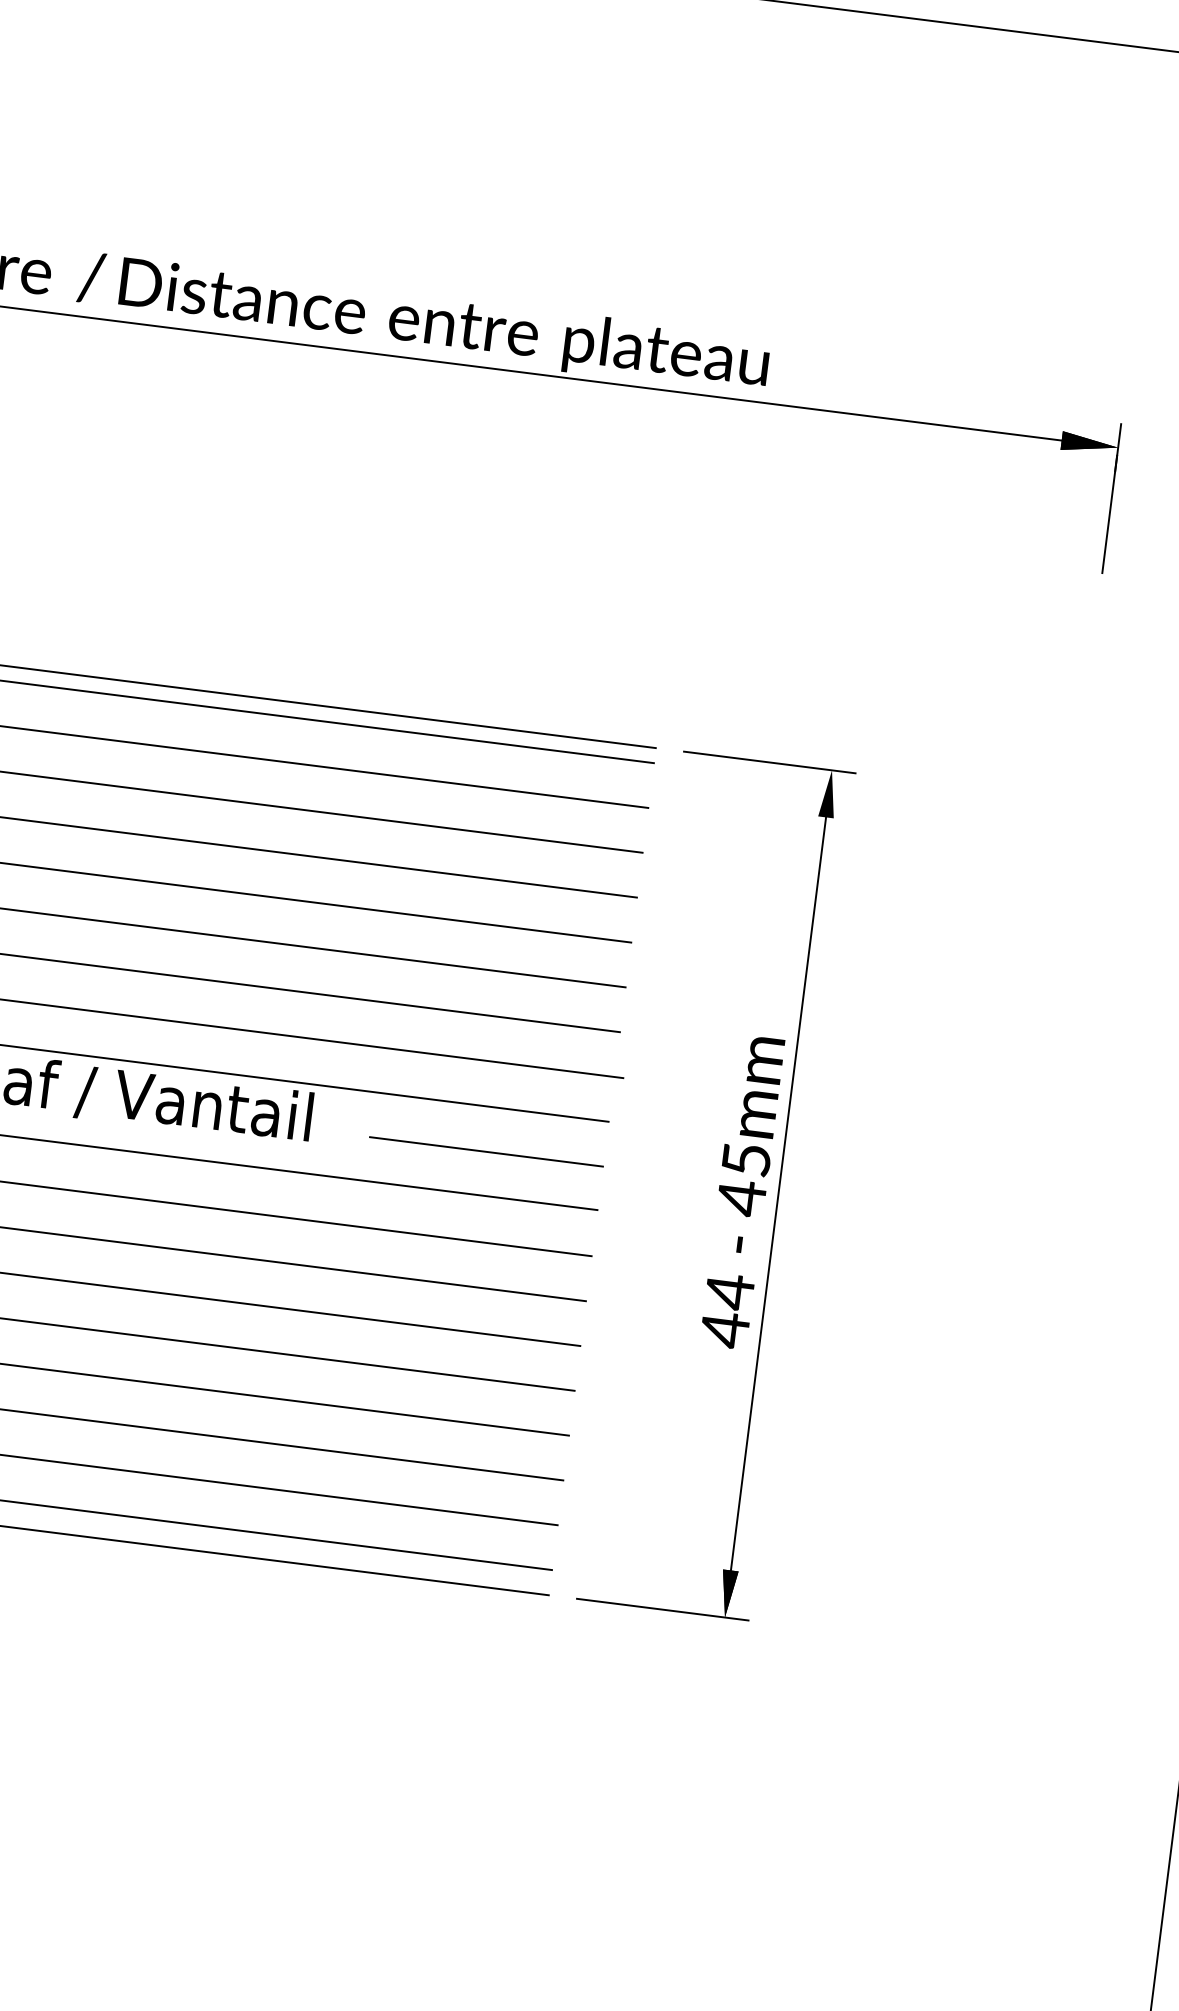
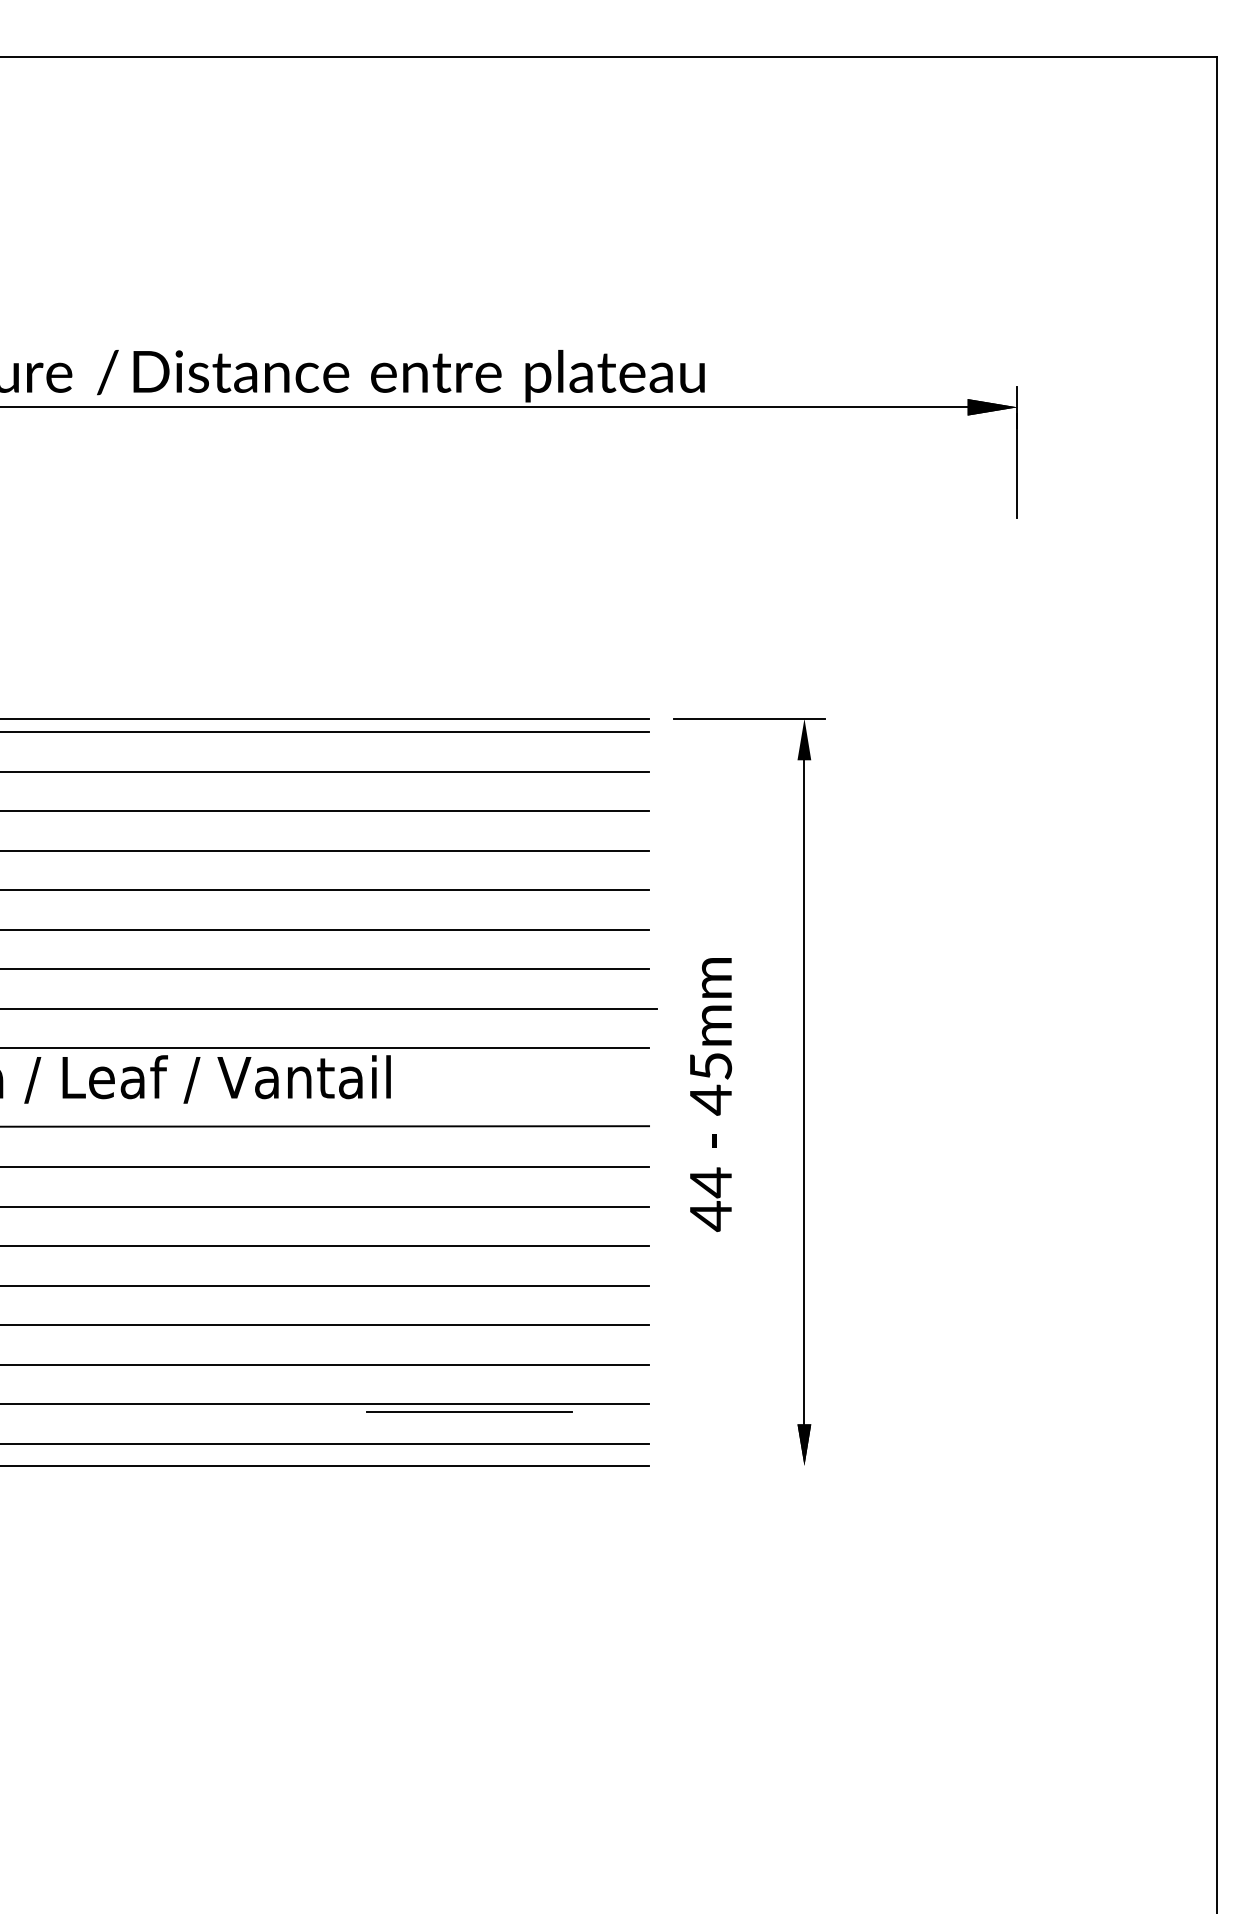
line: (486, 1151) -> (469, 1411), moved
text: (743, 1191) -> (711, 1094), moved
line: (662, 1609) -> (749, 1465), removed

